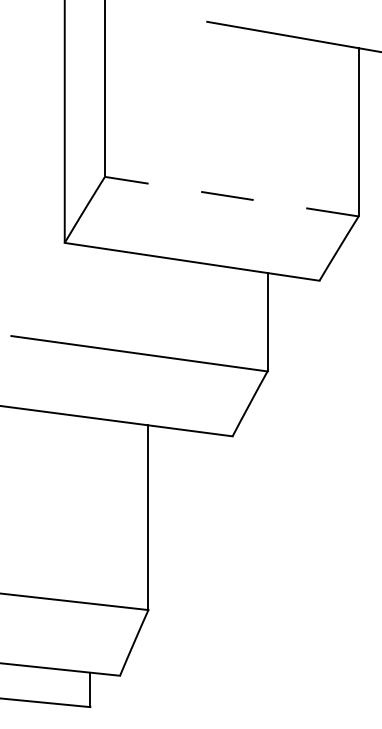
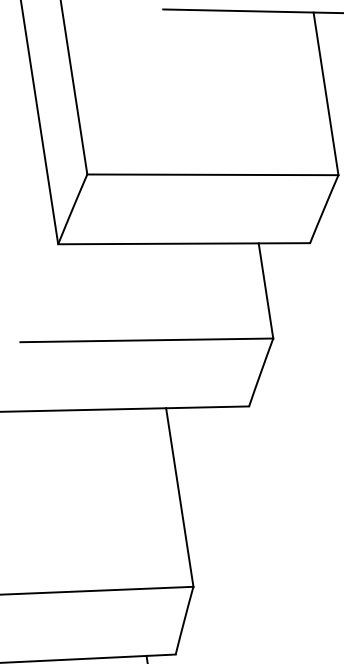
line: (231, 196) -> (212, 174), dashed -> solid

